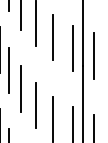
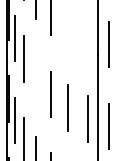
line: (53, 37) -> (68, 26), removed
line: (72, 47) -> (87, 36), removed
line: (20, 88) -> (35, 77), removed

